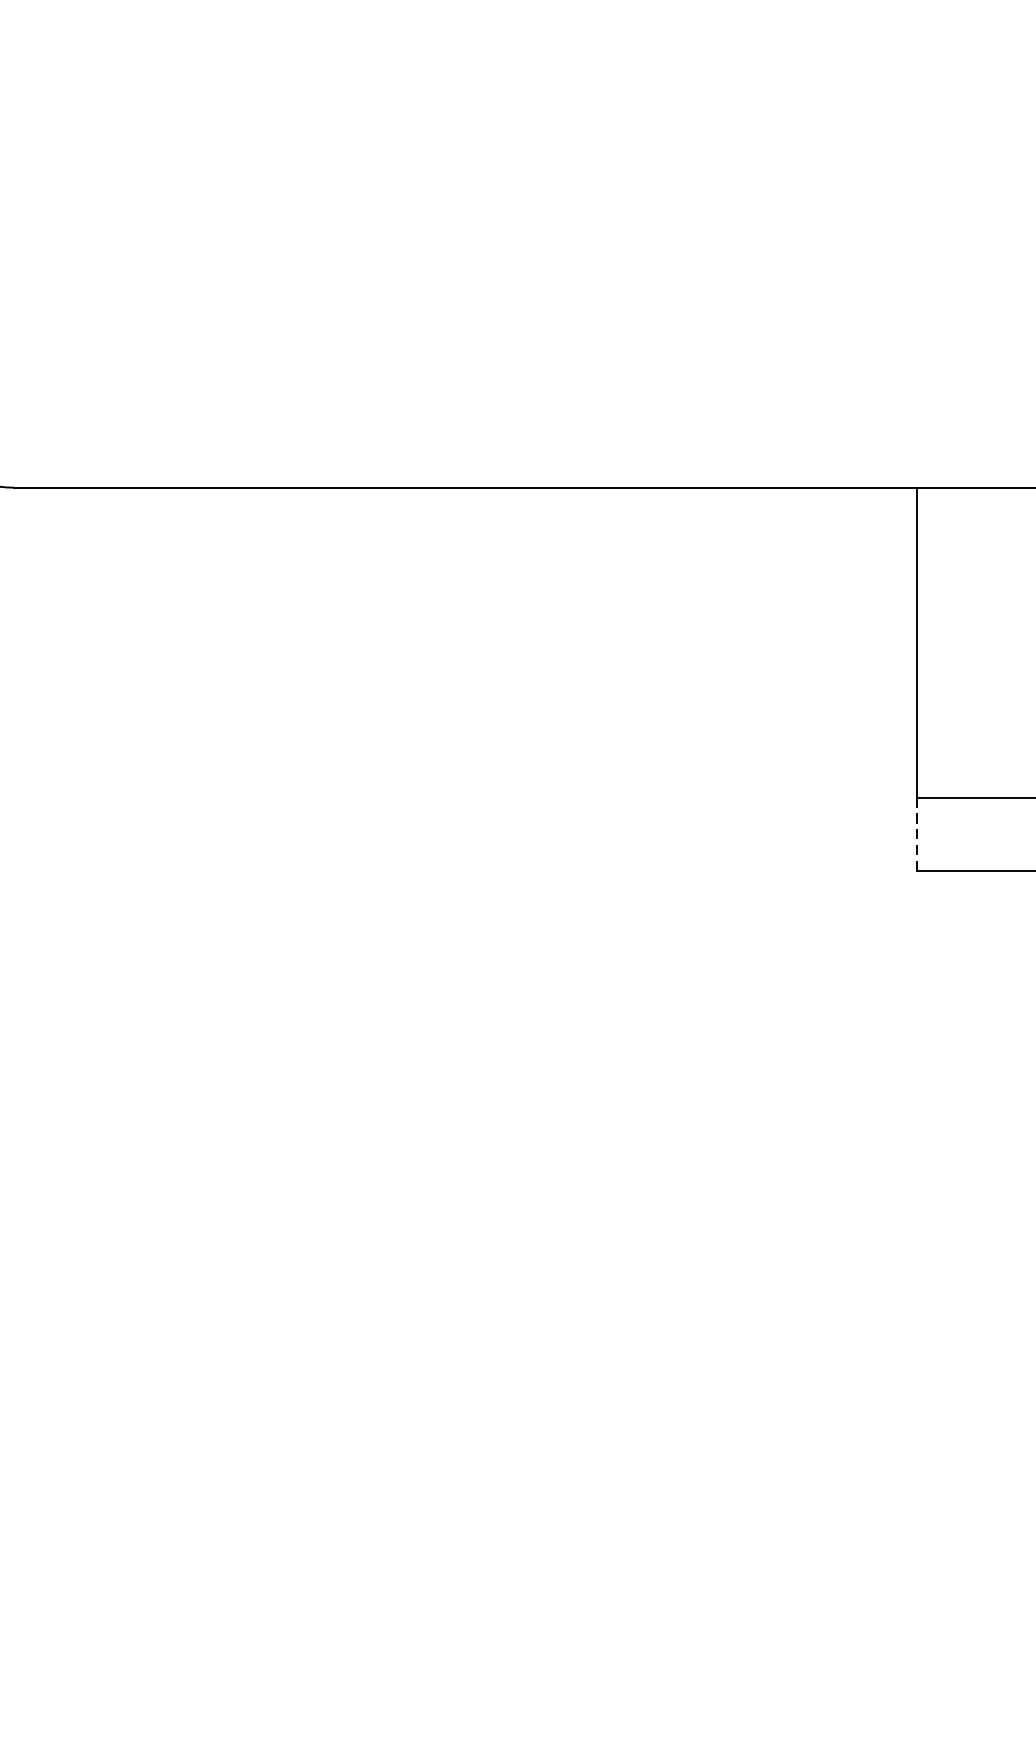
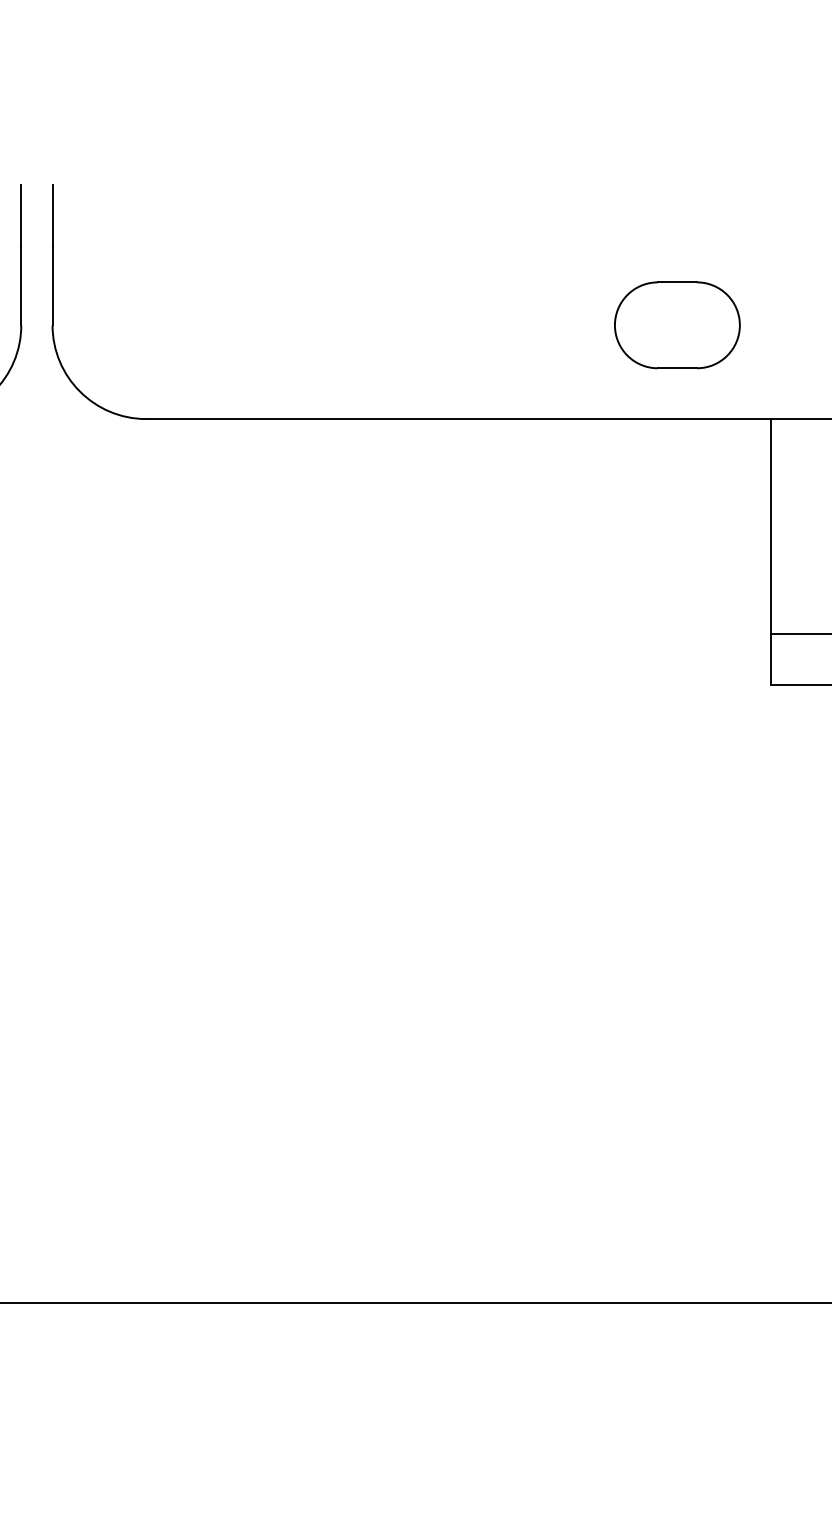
part: (781, 352) -> (677, 325), added
line: (917, 833) -> (771, 658), dashed -> solid

